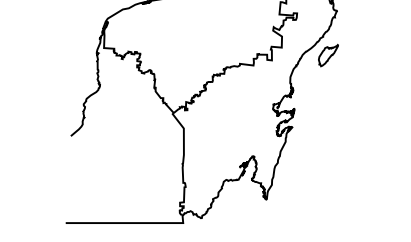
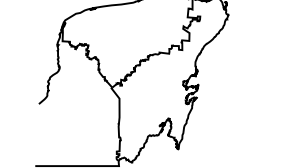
part: (328, 55) -> (222, 46), removed

